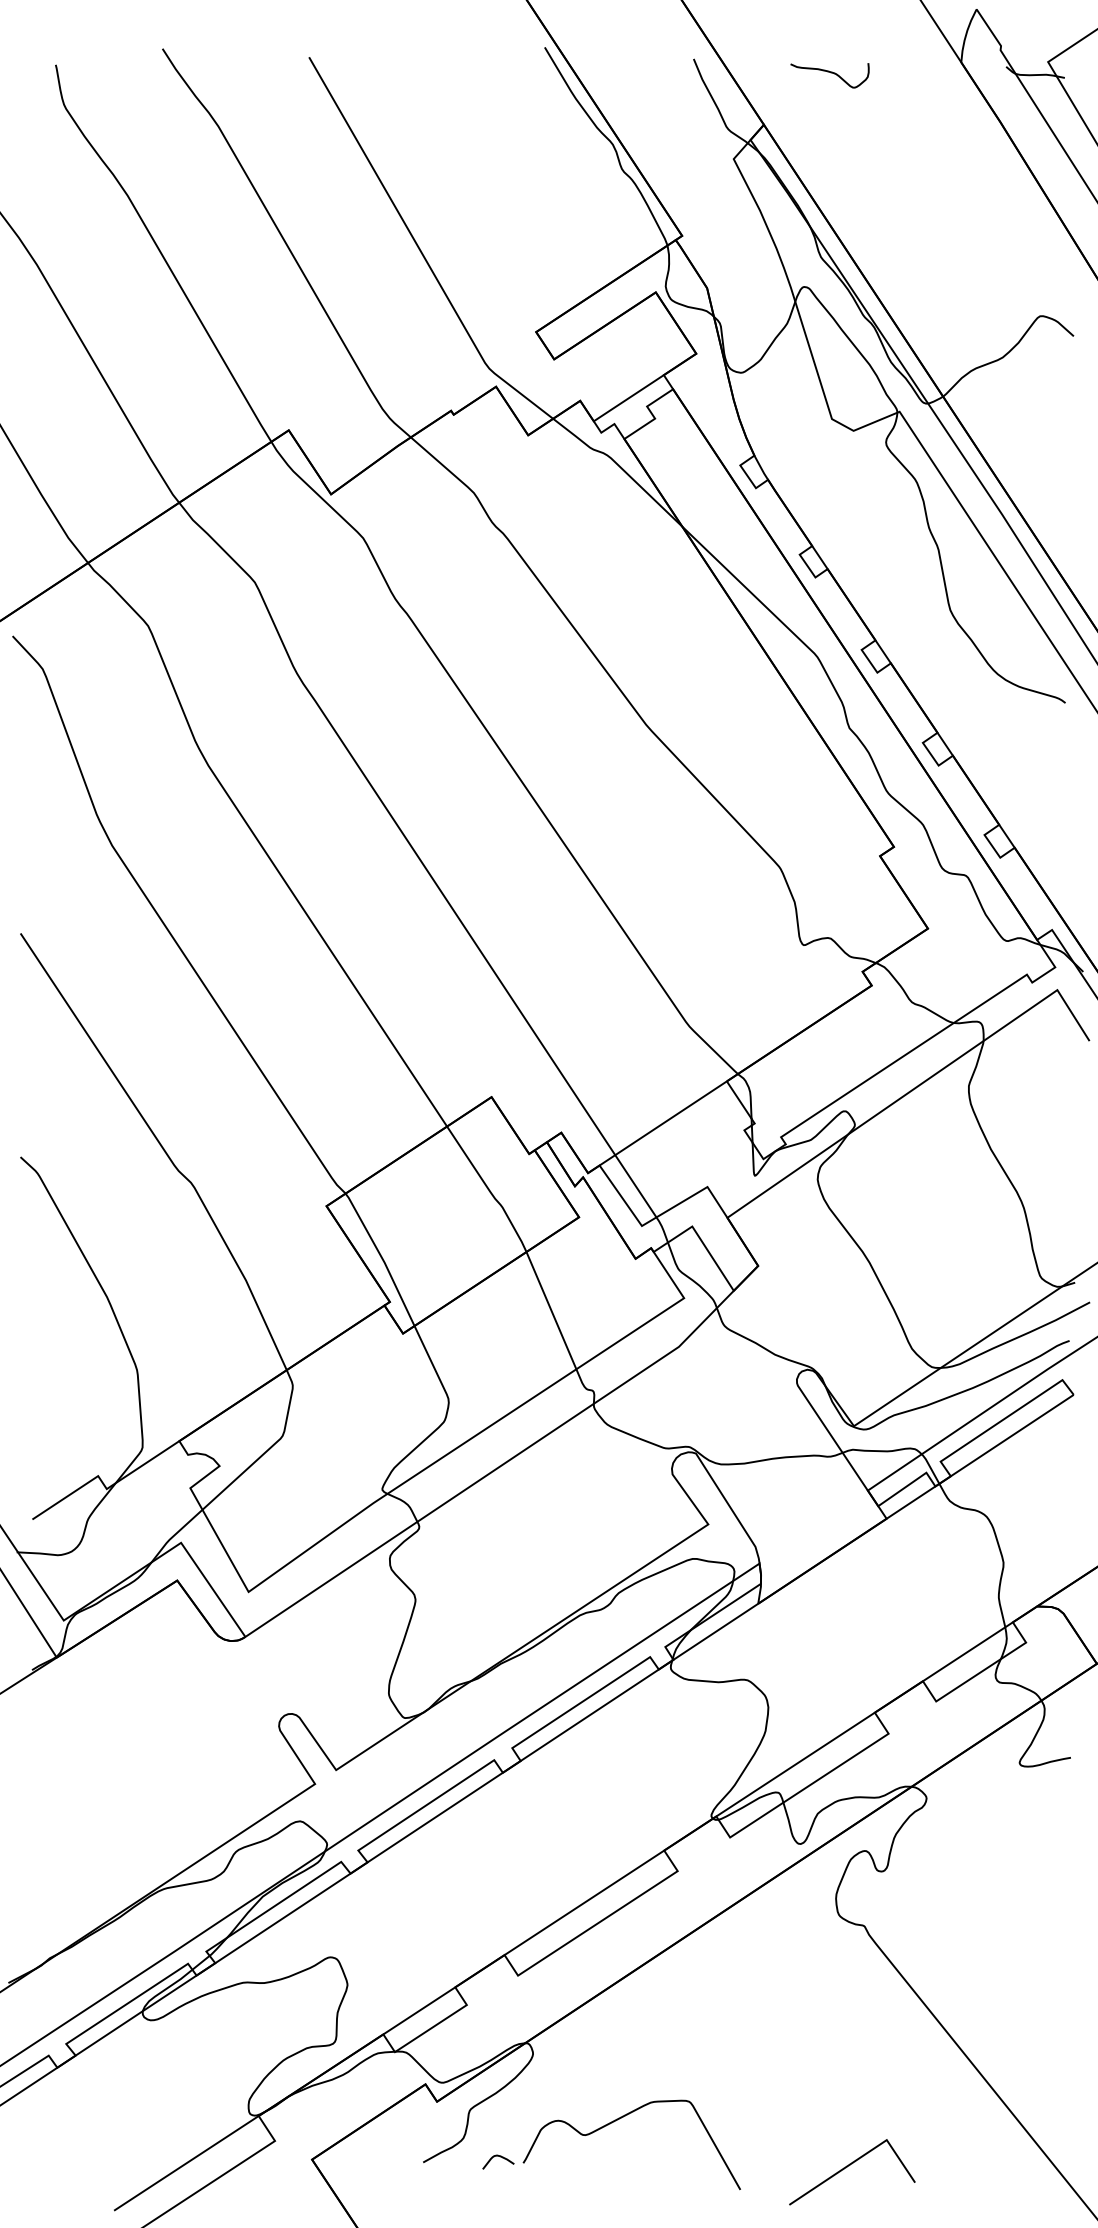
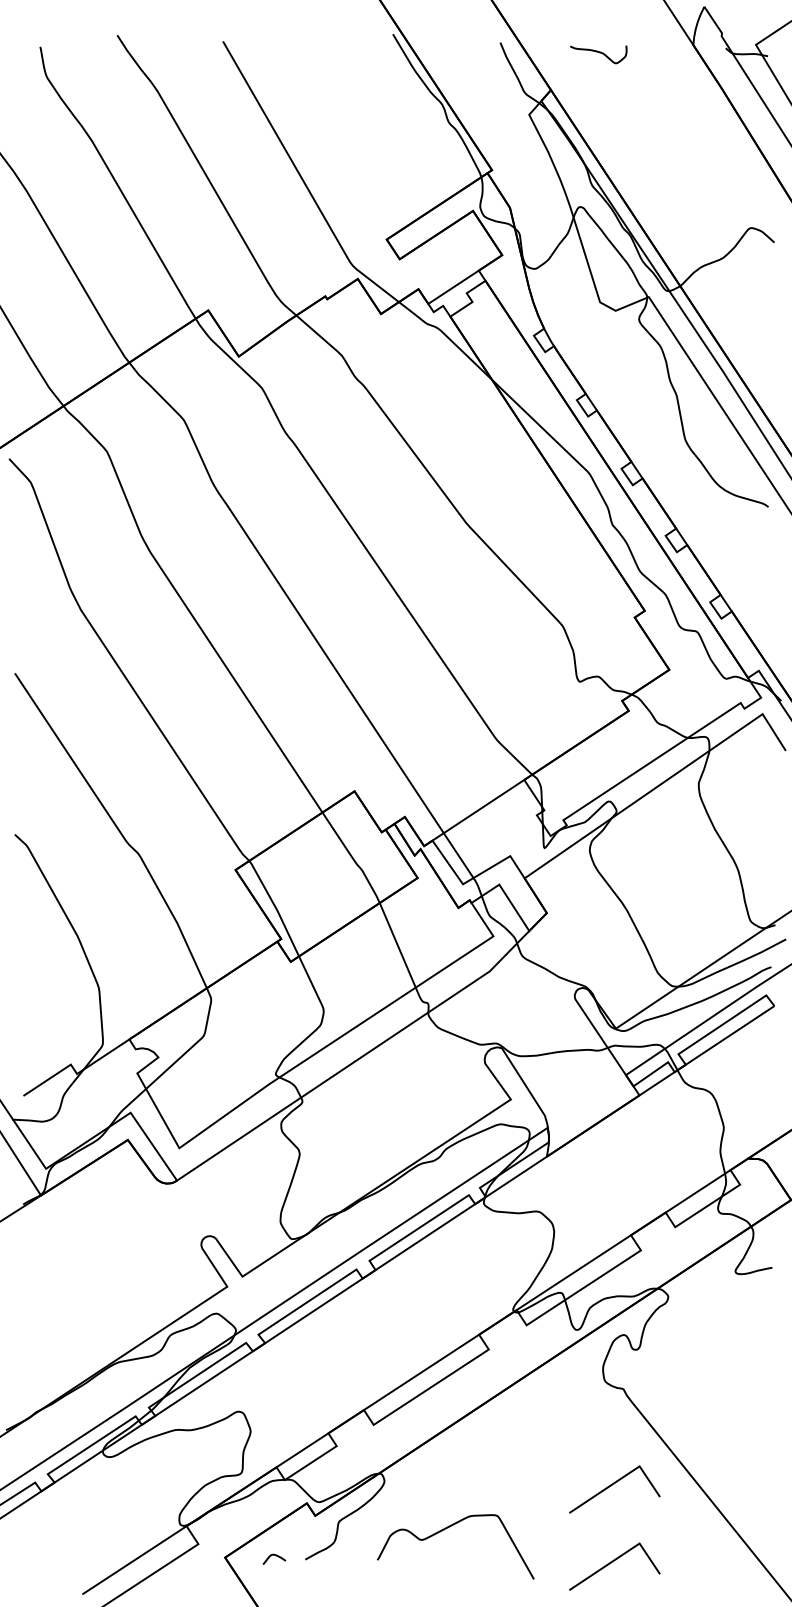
line: (847, 2060) -> (611, 1486), added
curve: (500, 2157) -> (275, 1556), moved

